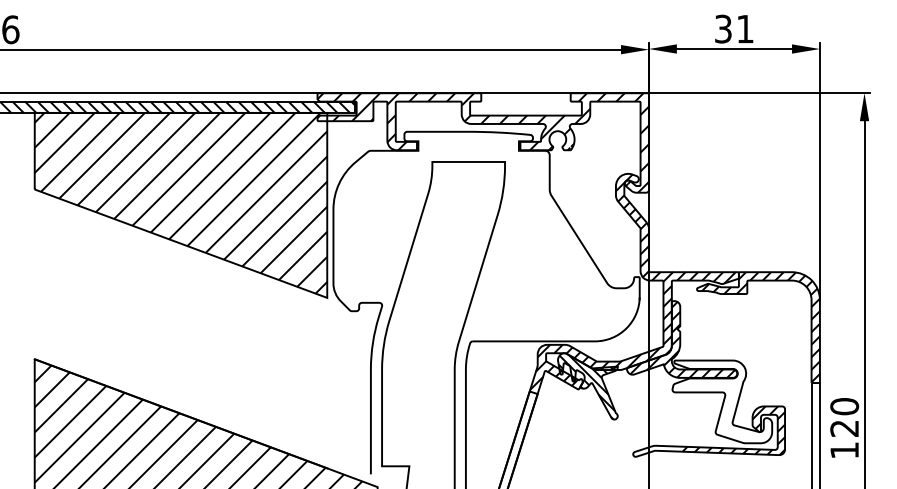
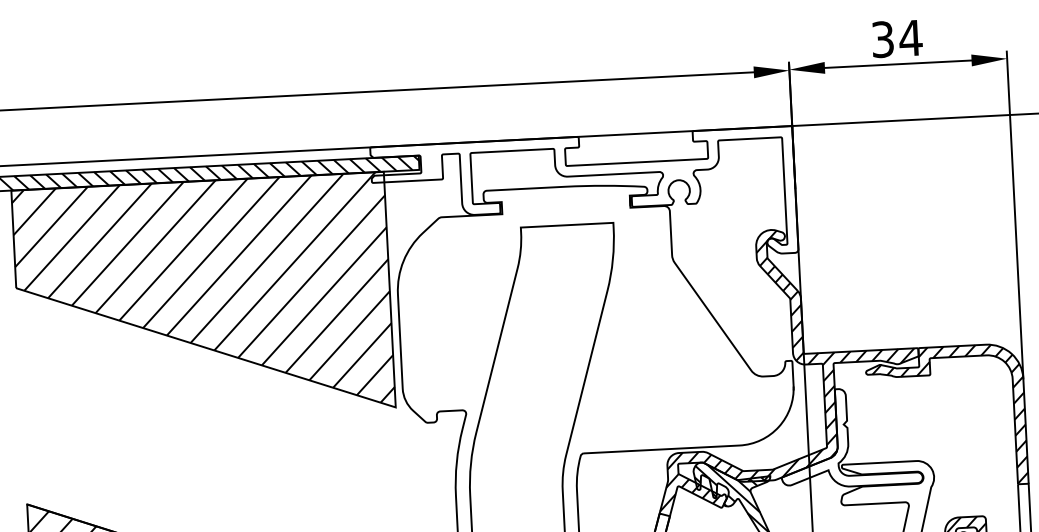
text: (745, 29) -> (911, 38), 31 -> 34
hatch: (482, 142) -> (583, 199), removed
hatch: (682, 339) -> (850, 437), removed

